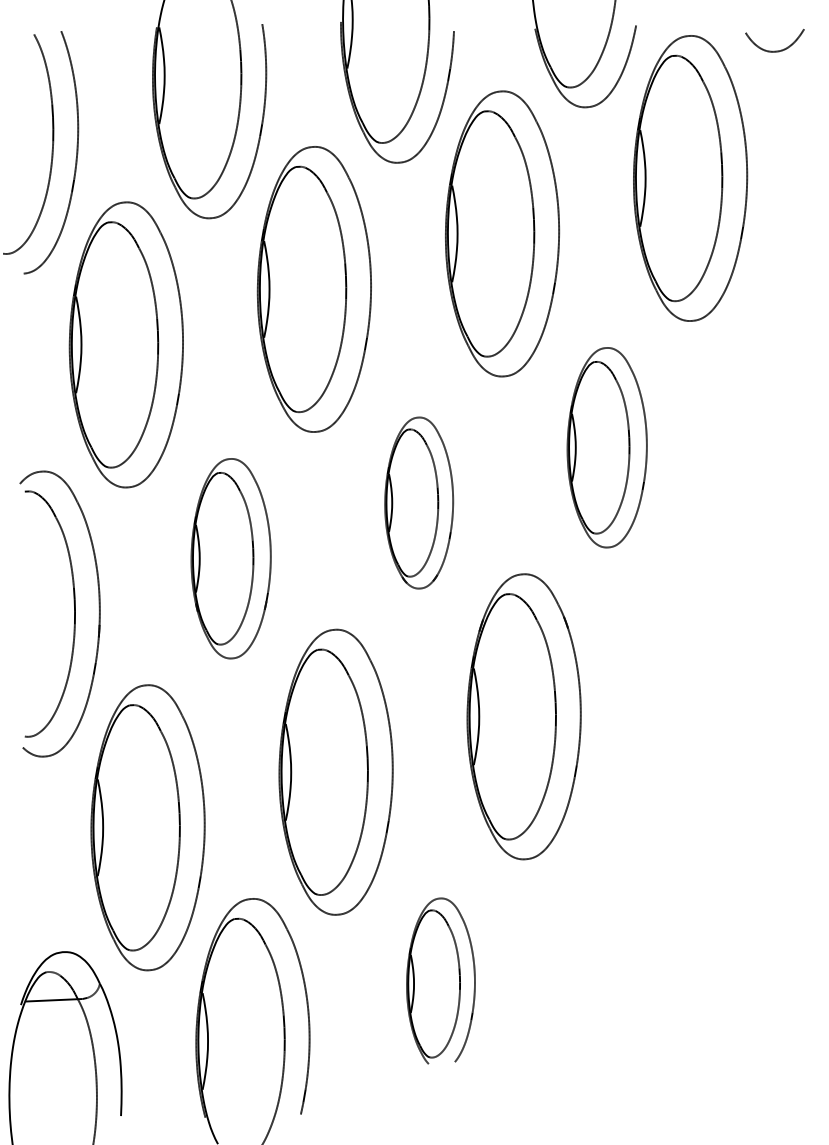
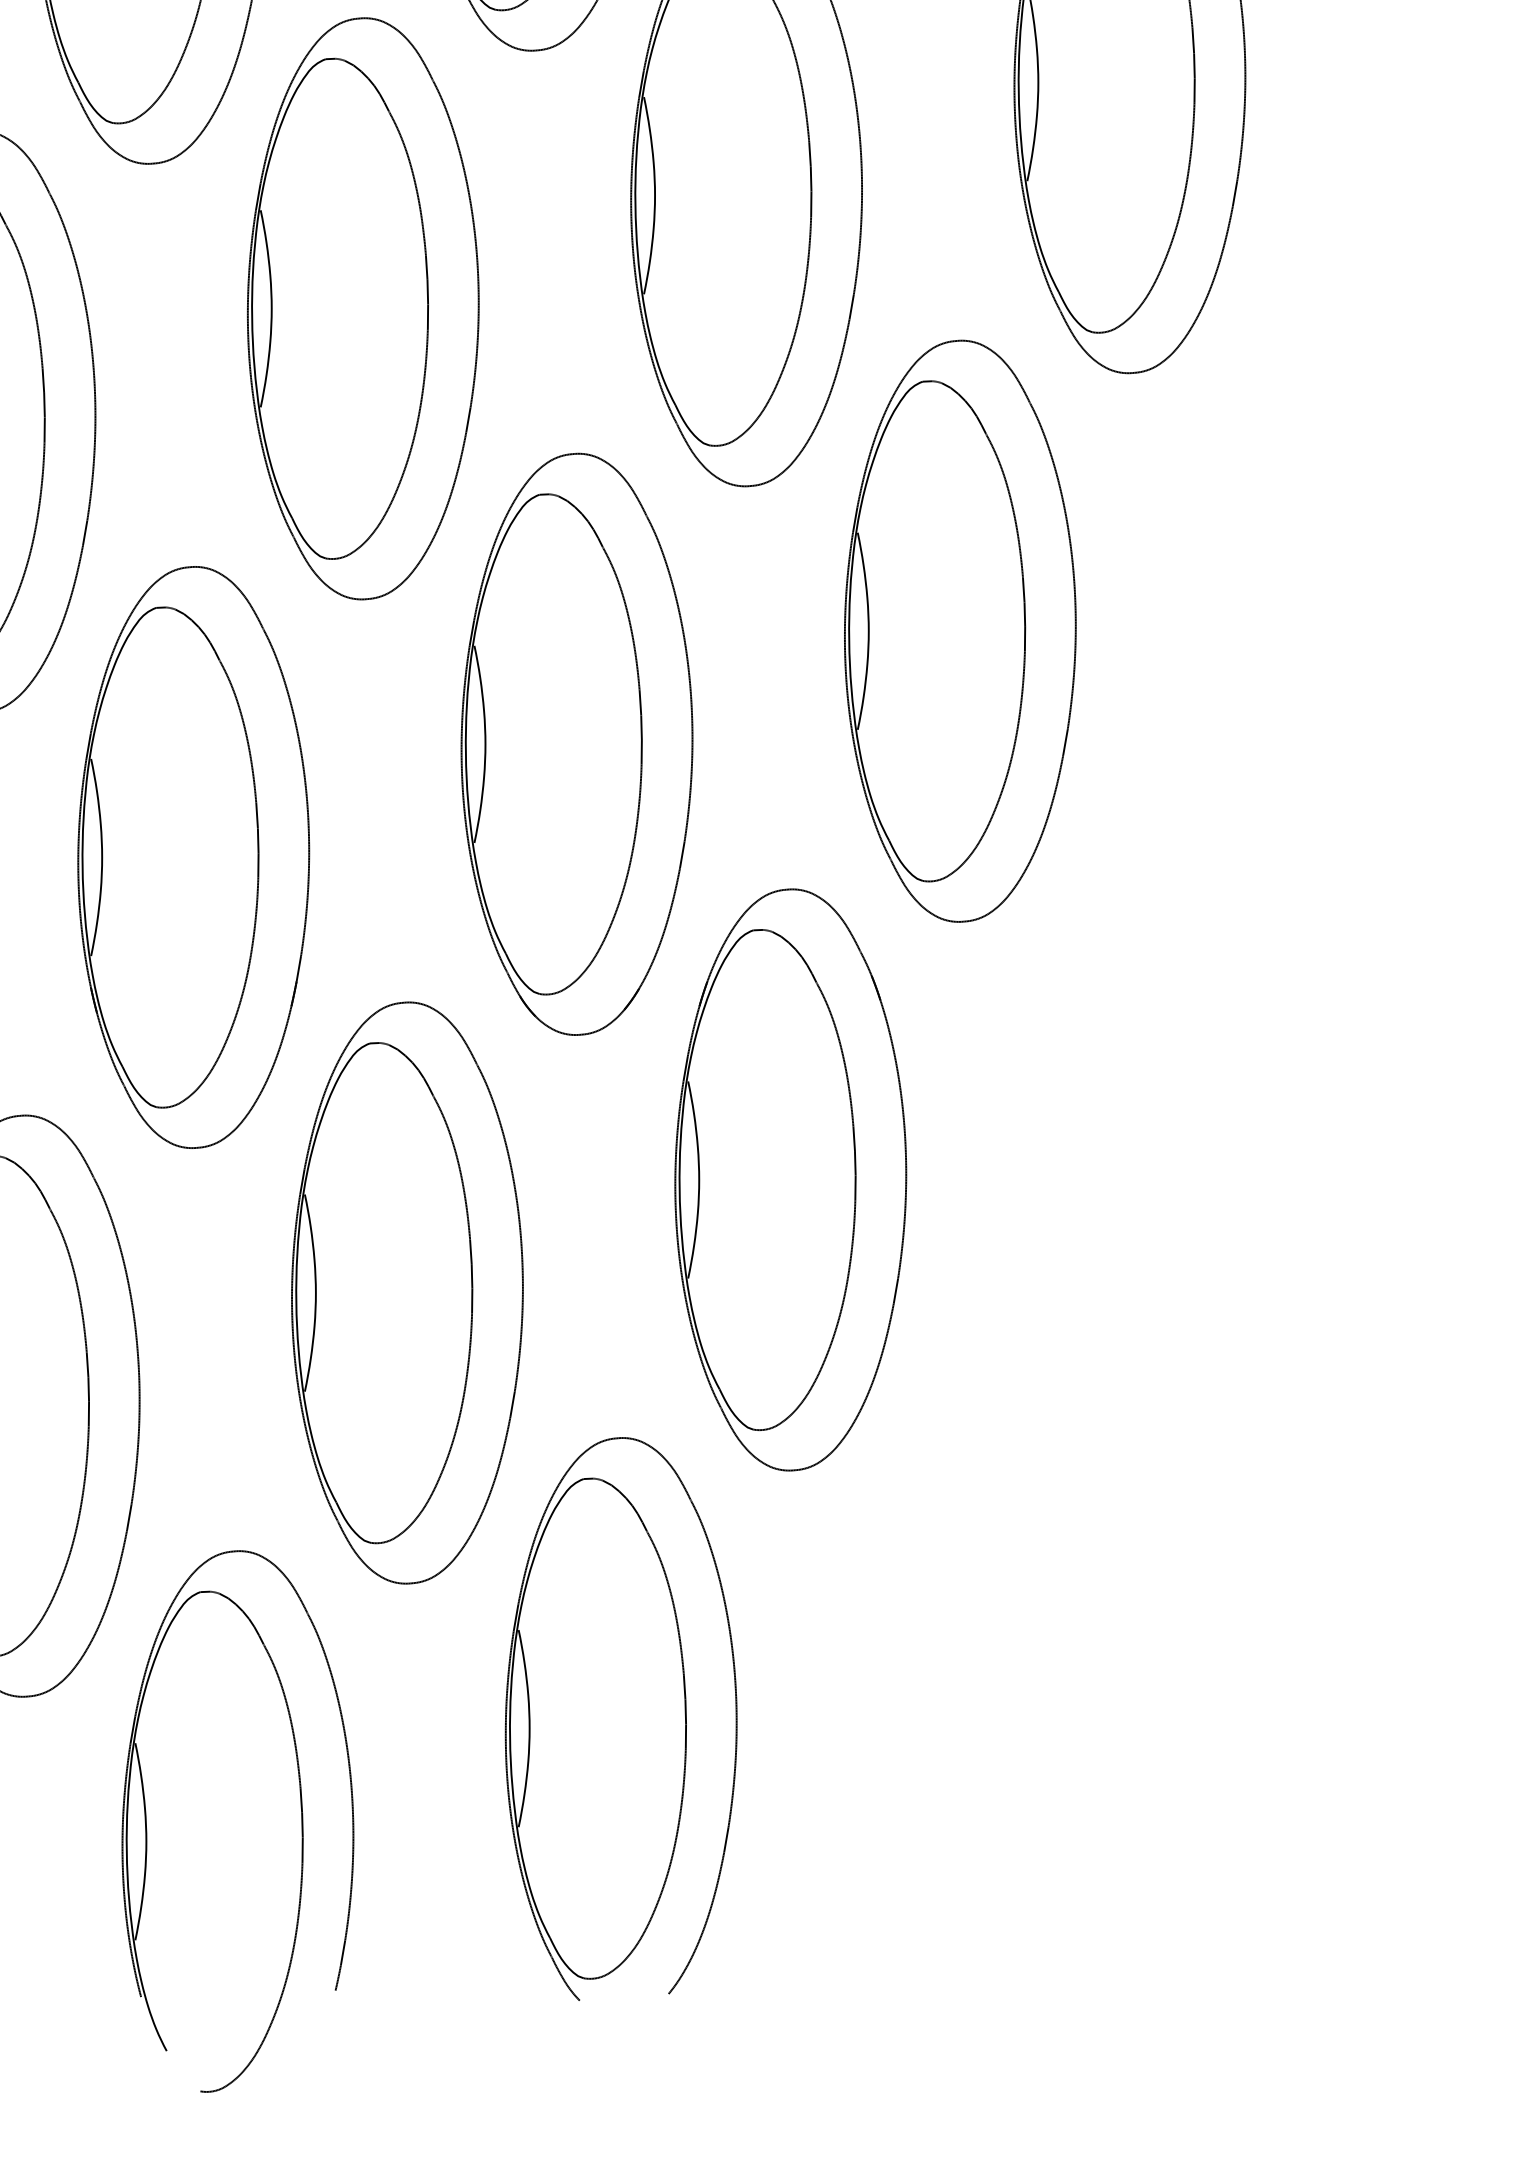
part: (606, 447) -> (958, 631), size x1.43
part: (418, 502) -> (575, 743), size x1.67
part: (230, 558) -> (192, 857), size x1.43
part: (440, 980) -> (620, 1717), size x1.67

